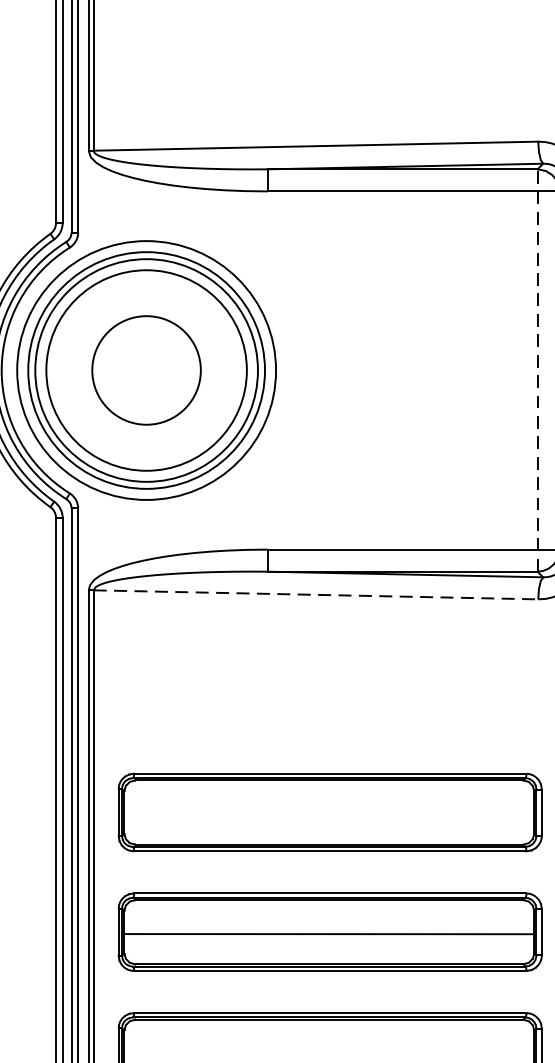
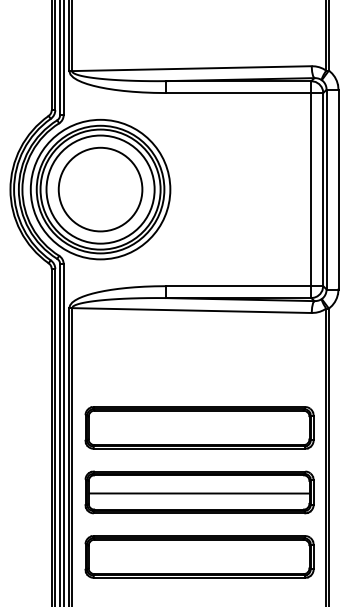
circle: (146, 370) -> (100, 189), size x1.43
line: (537, 370) -> (311, 189), dashed -> solid
line: (315, 594) -> (191, 310), dashed -> solid

